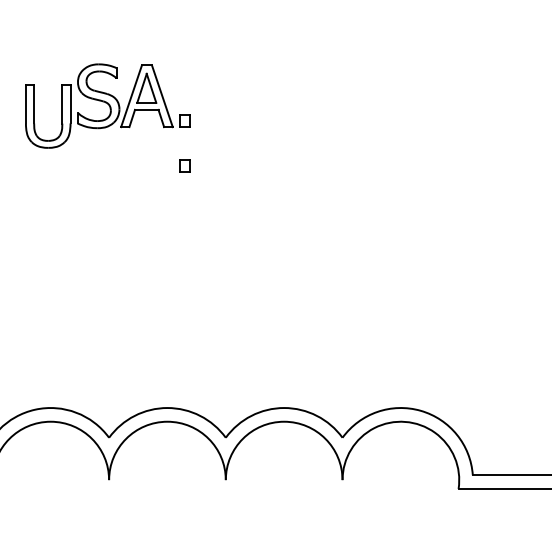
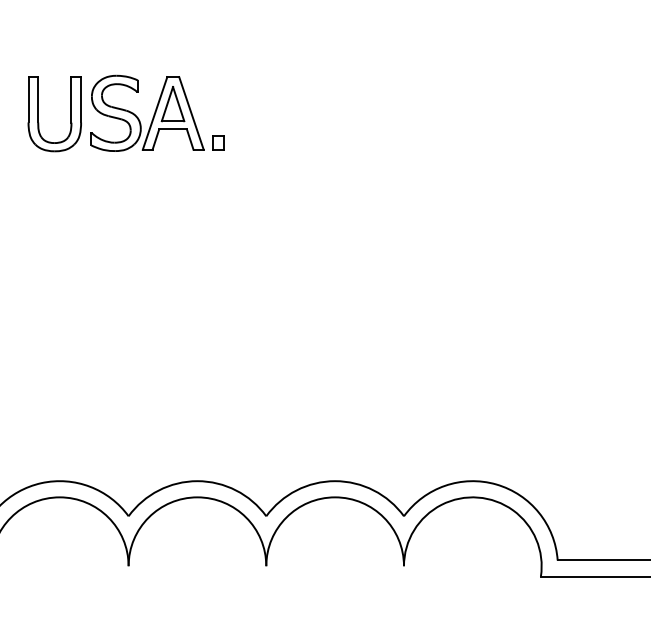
part: (34, 116) -> (38, 114), moved
part: (185, 165) -> (218, 195), removed

